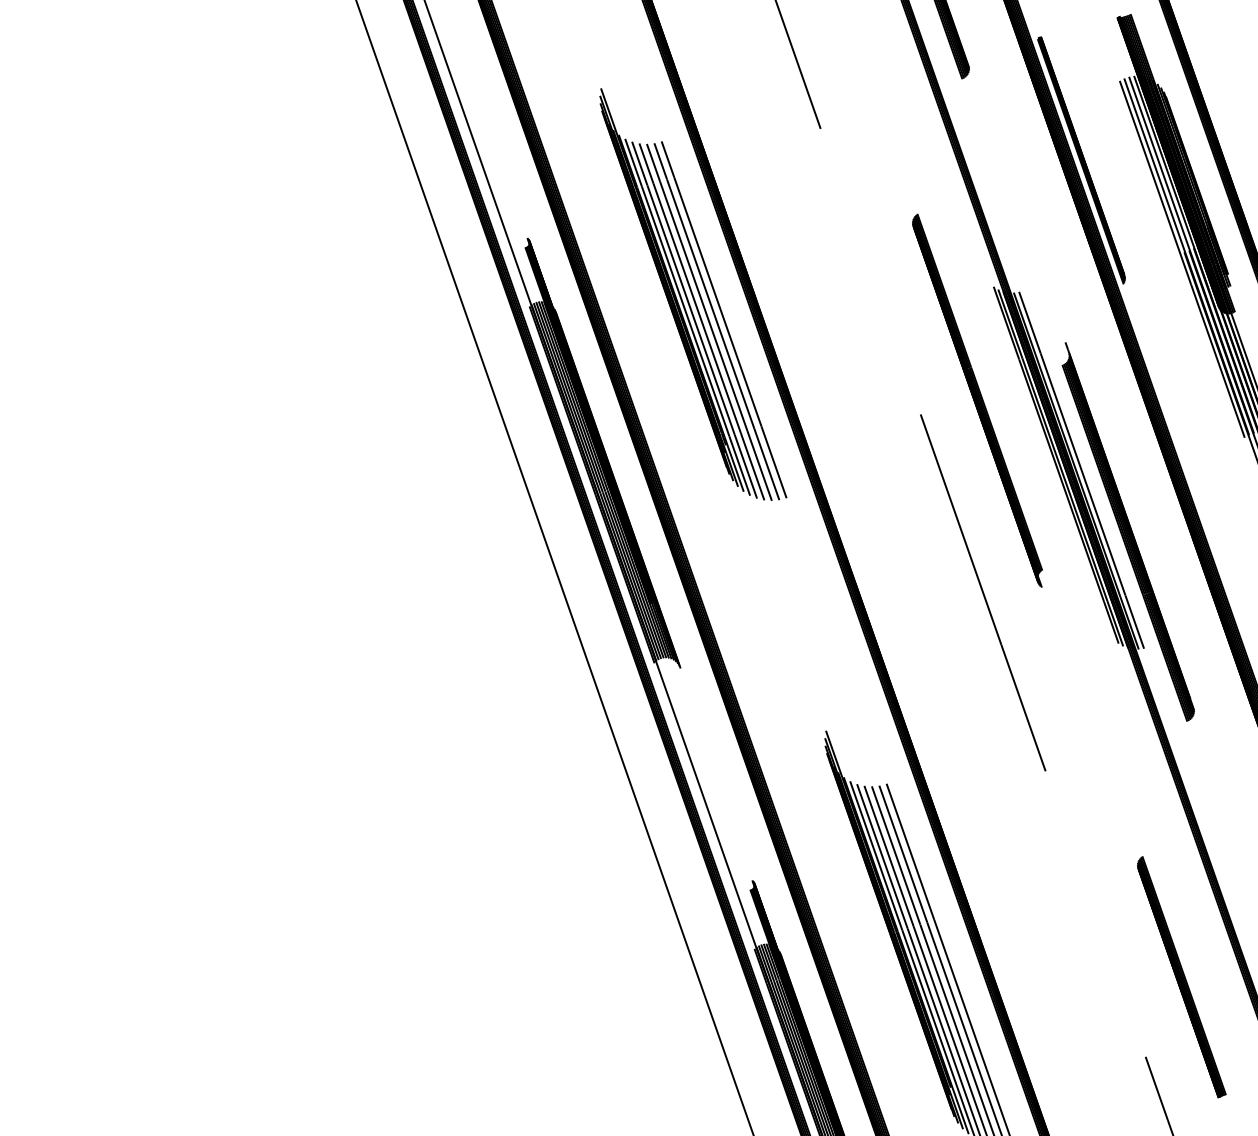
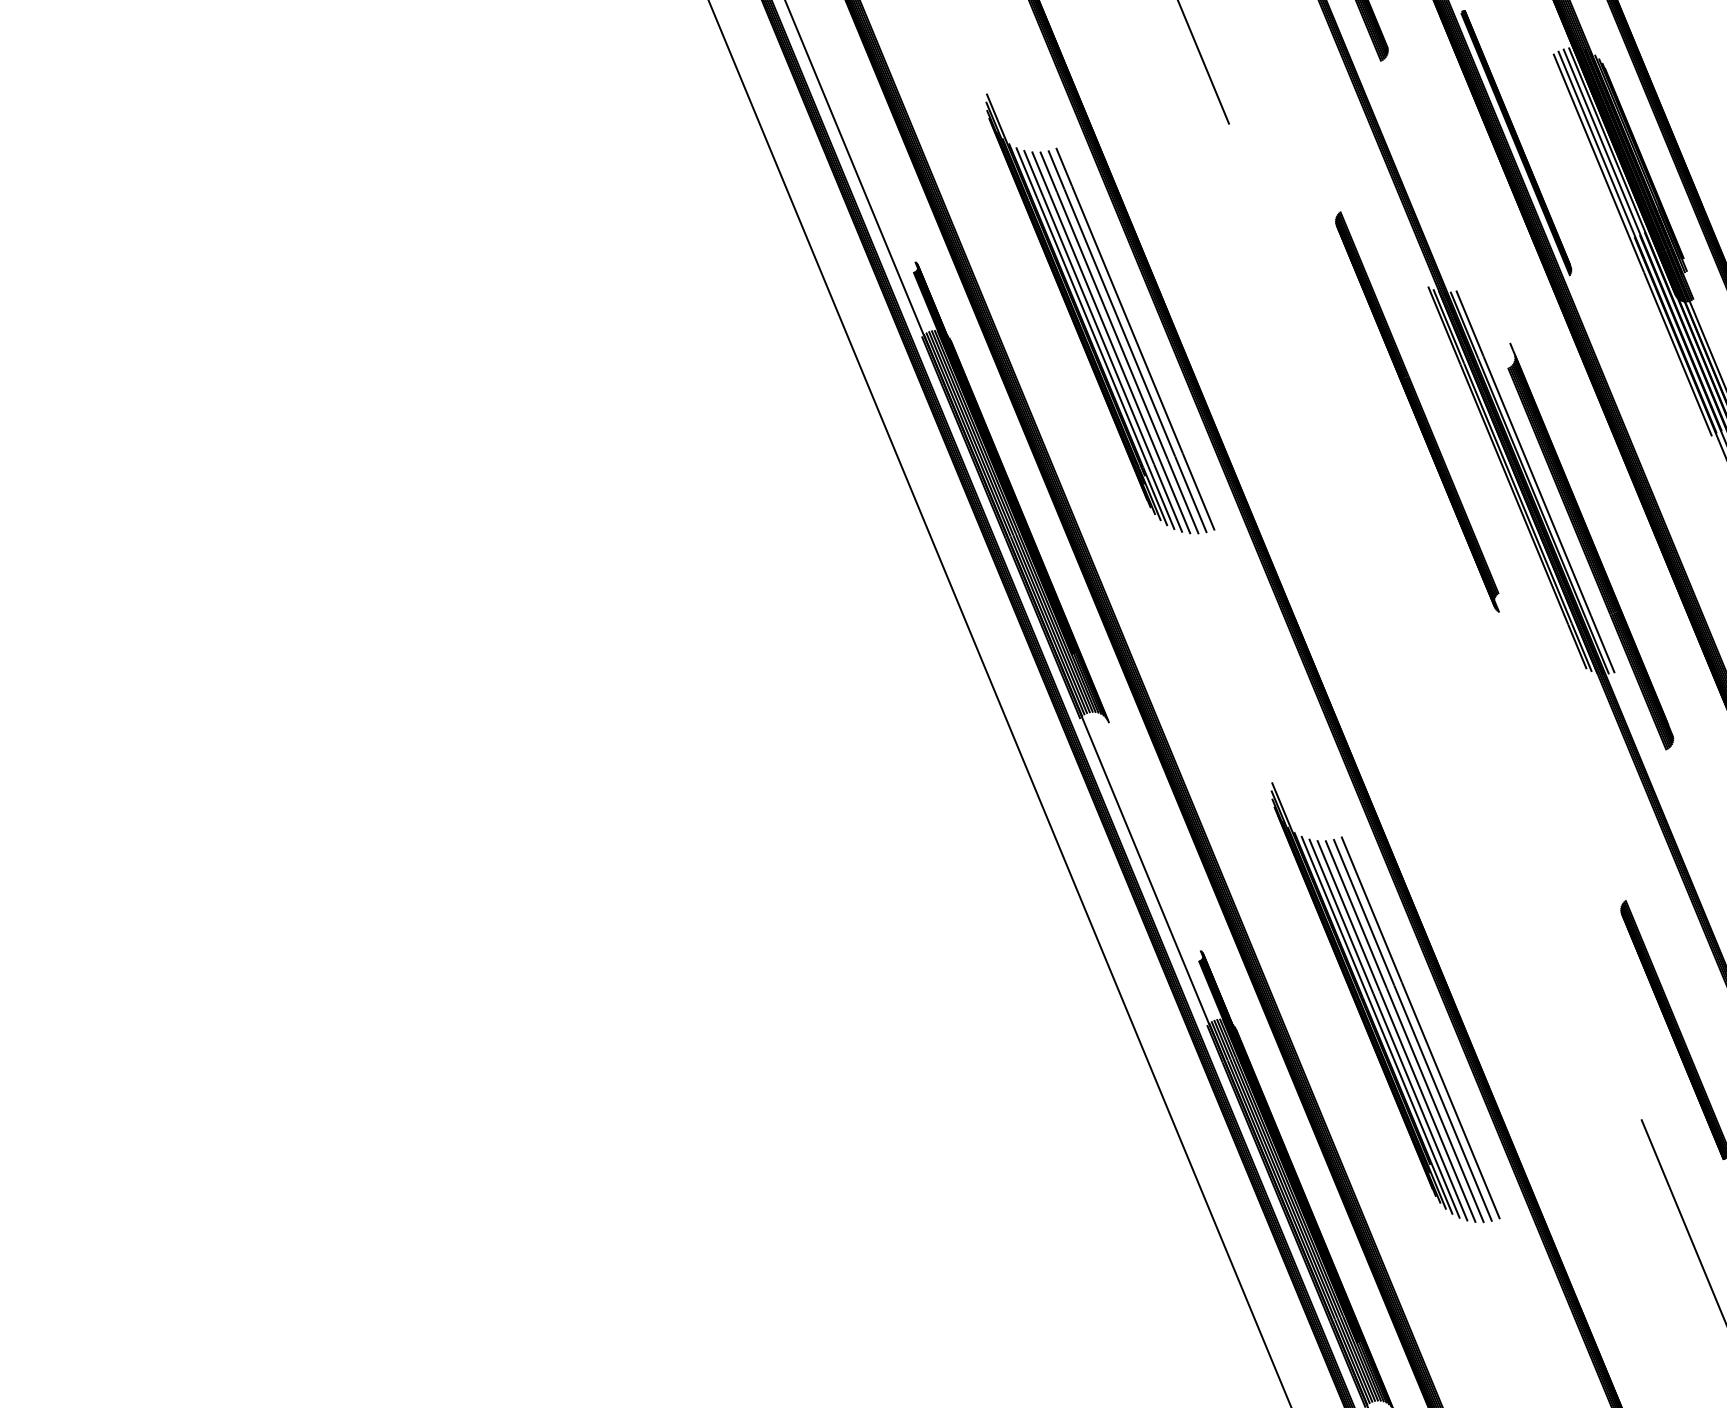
line: (983, 592) -> (1435, 621), removed

